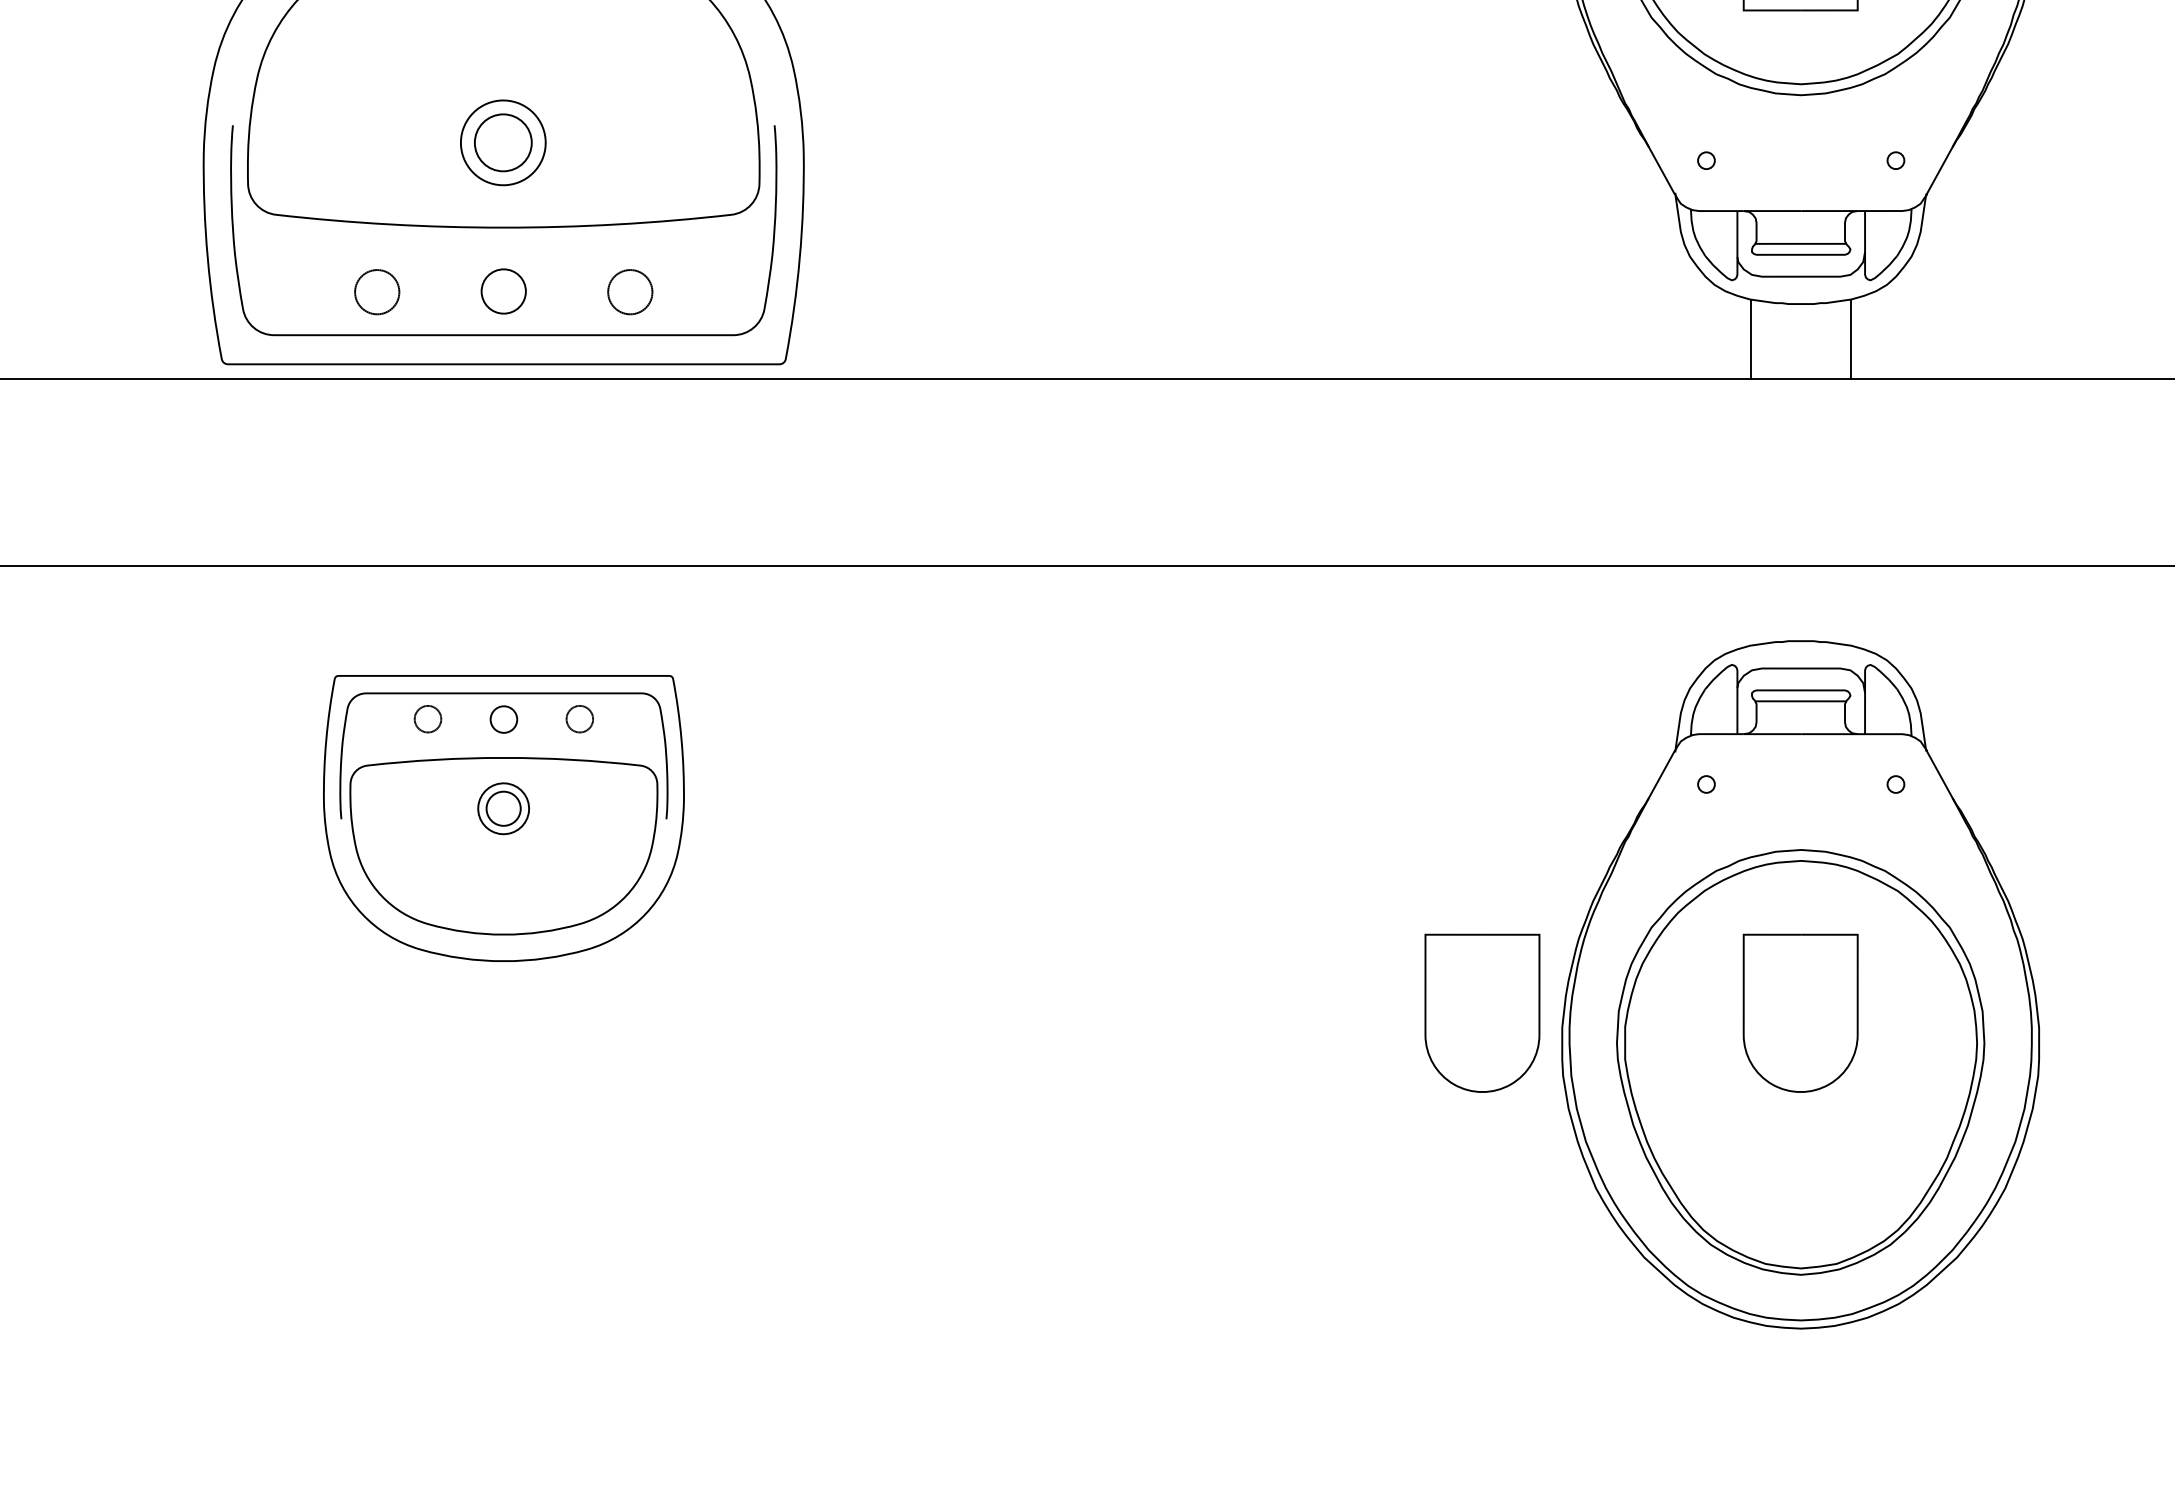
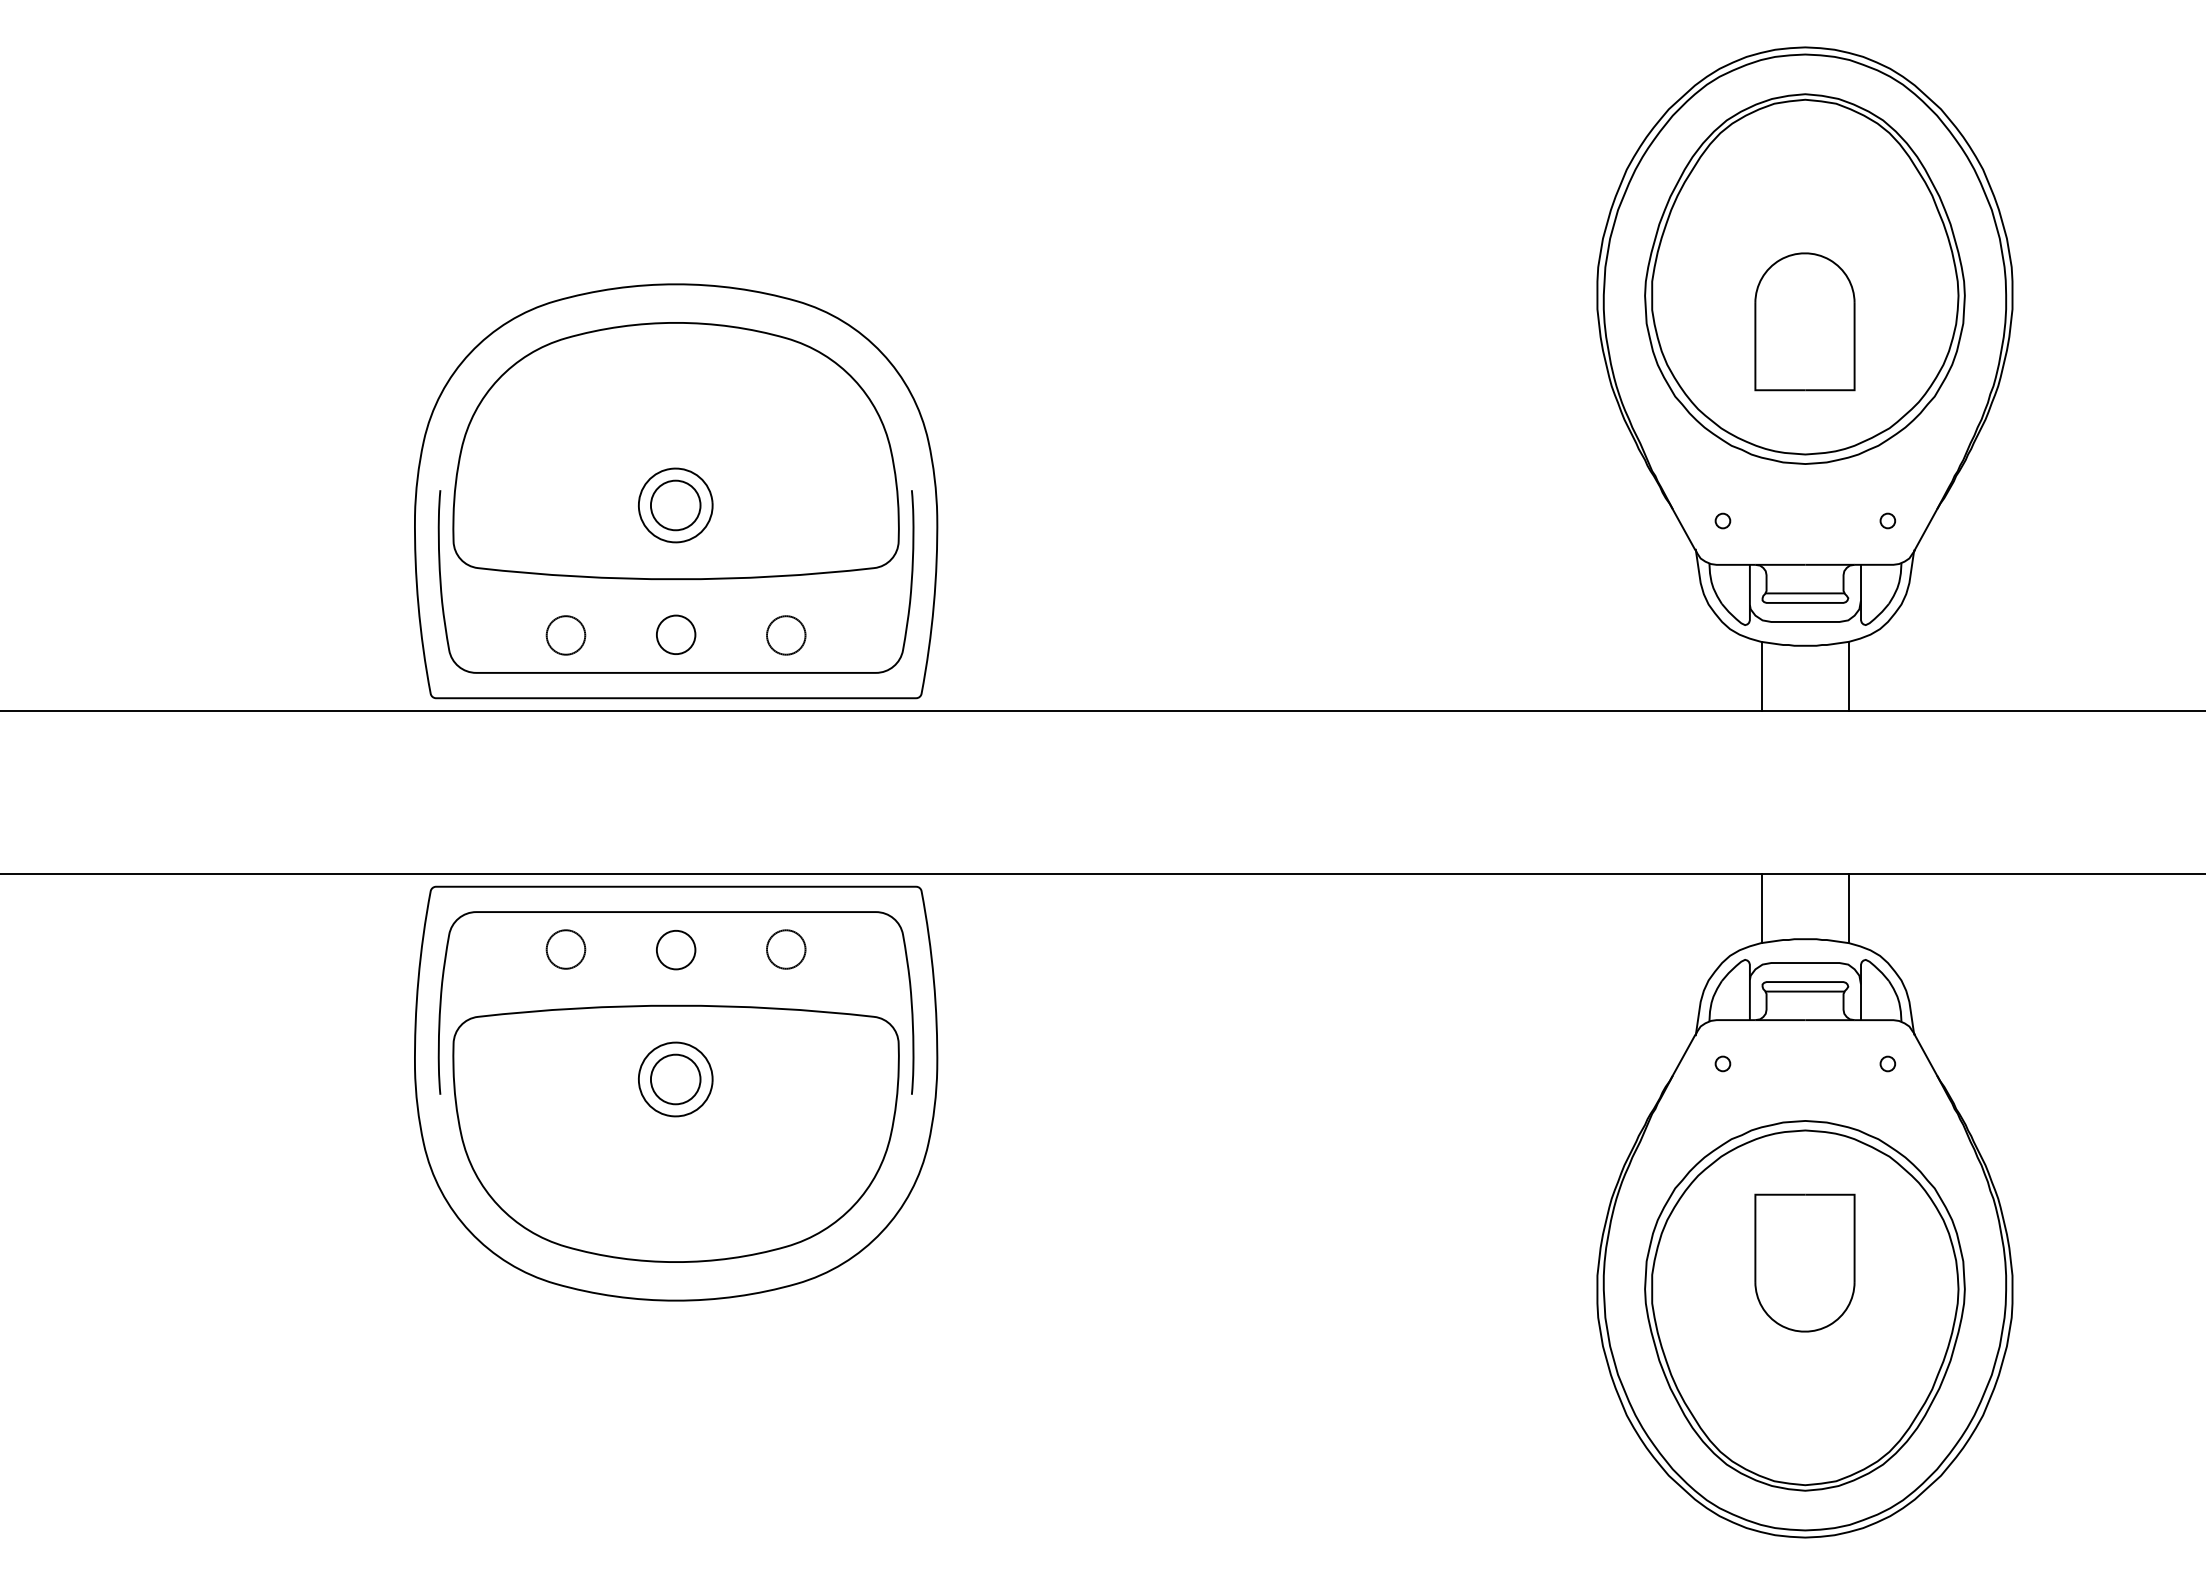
line: (1750, 605) -> (1761, 908), added
line: (1850, 605) -> (1848, 908), added
part: (504, 818) -> (676, 1093), size x1.67
part: (1481, 1012) -> (1527, 1262), removed

